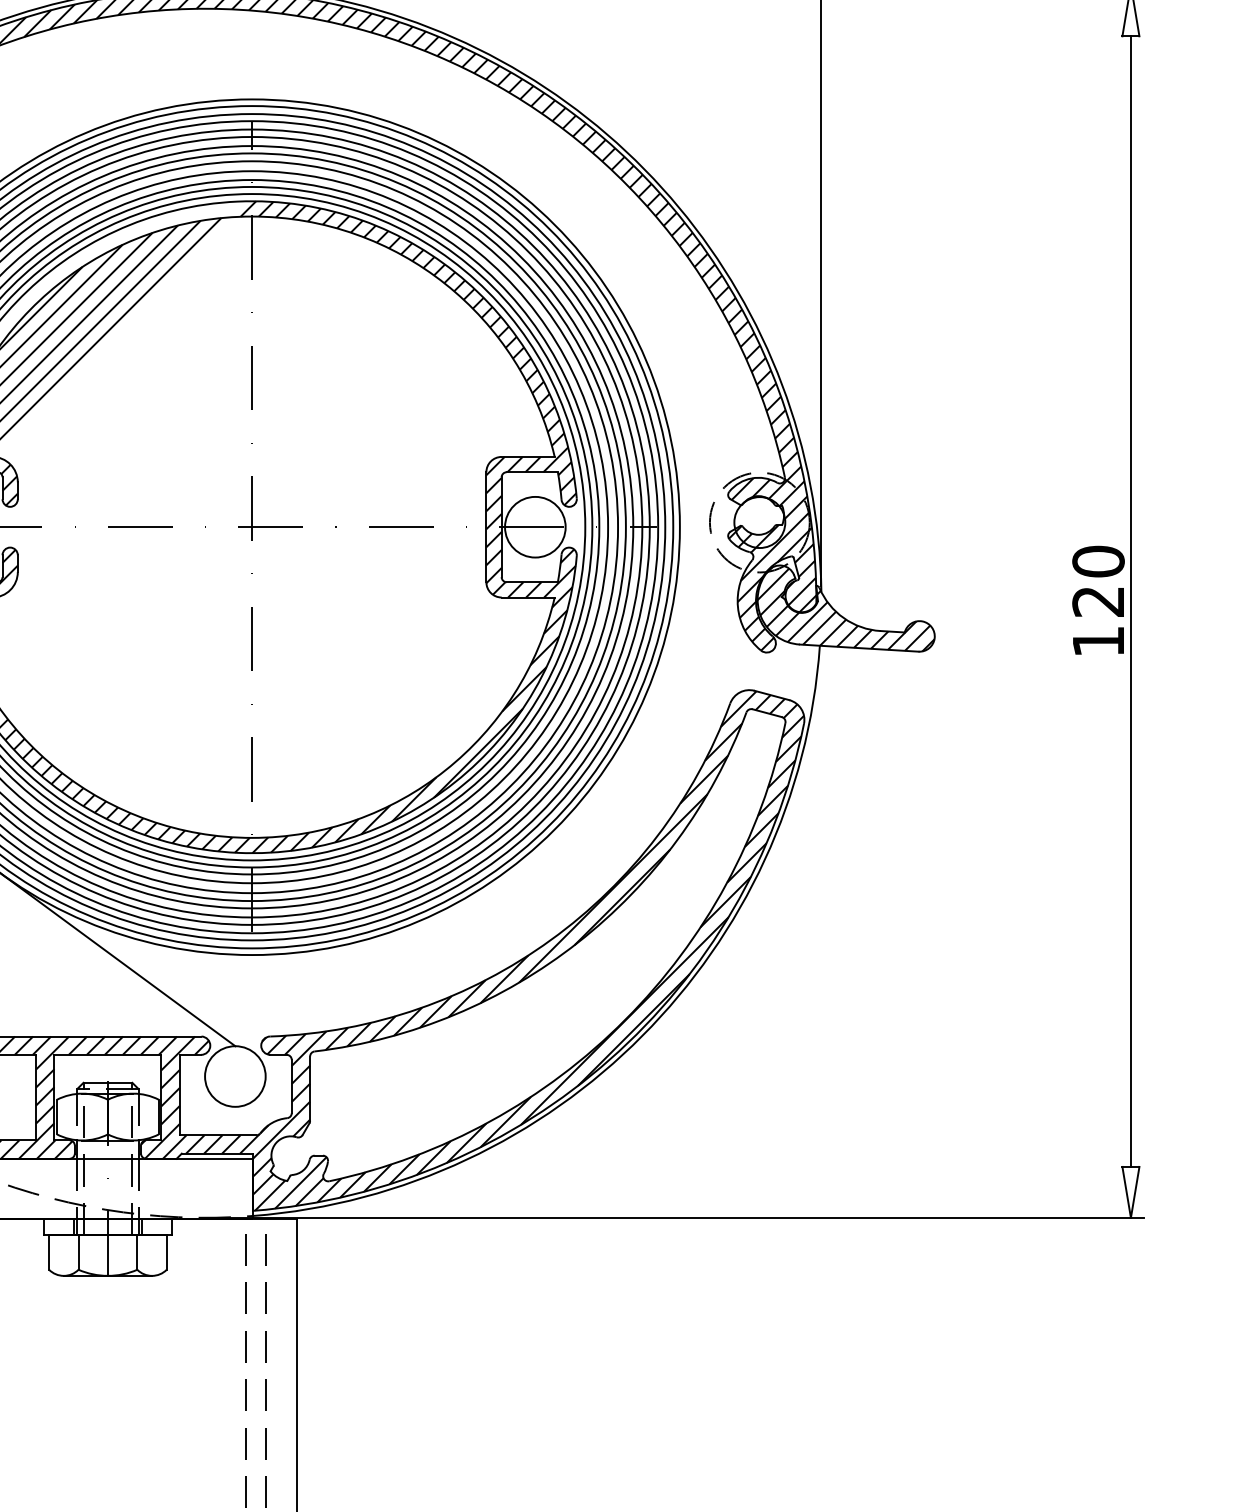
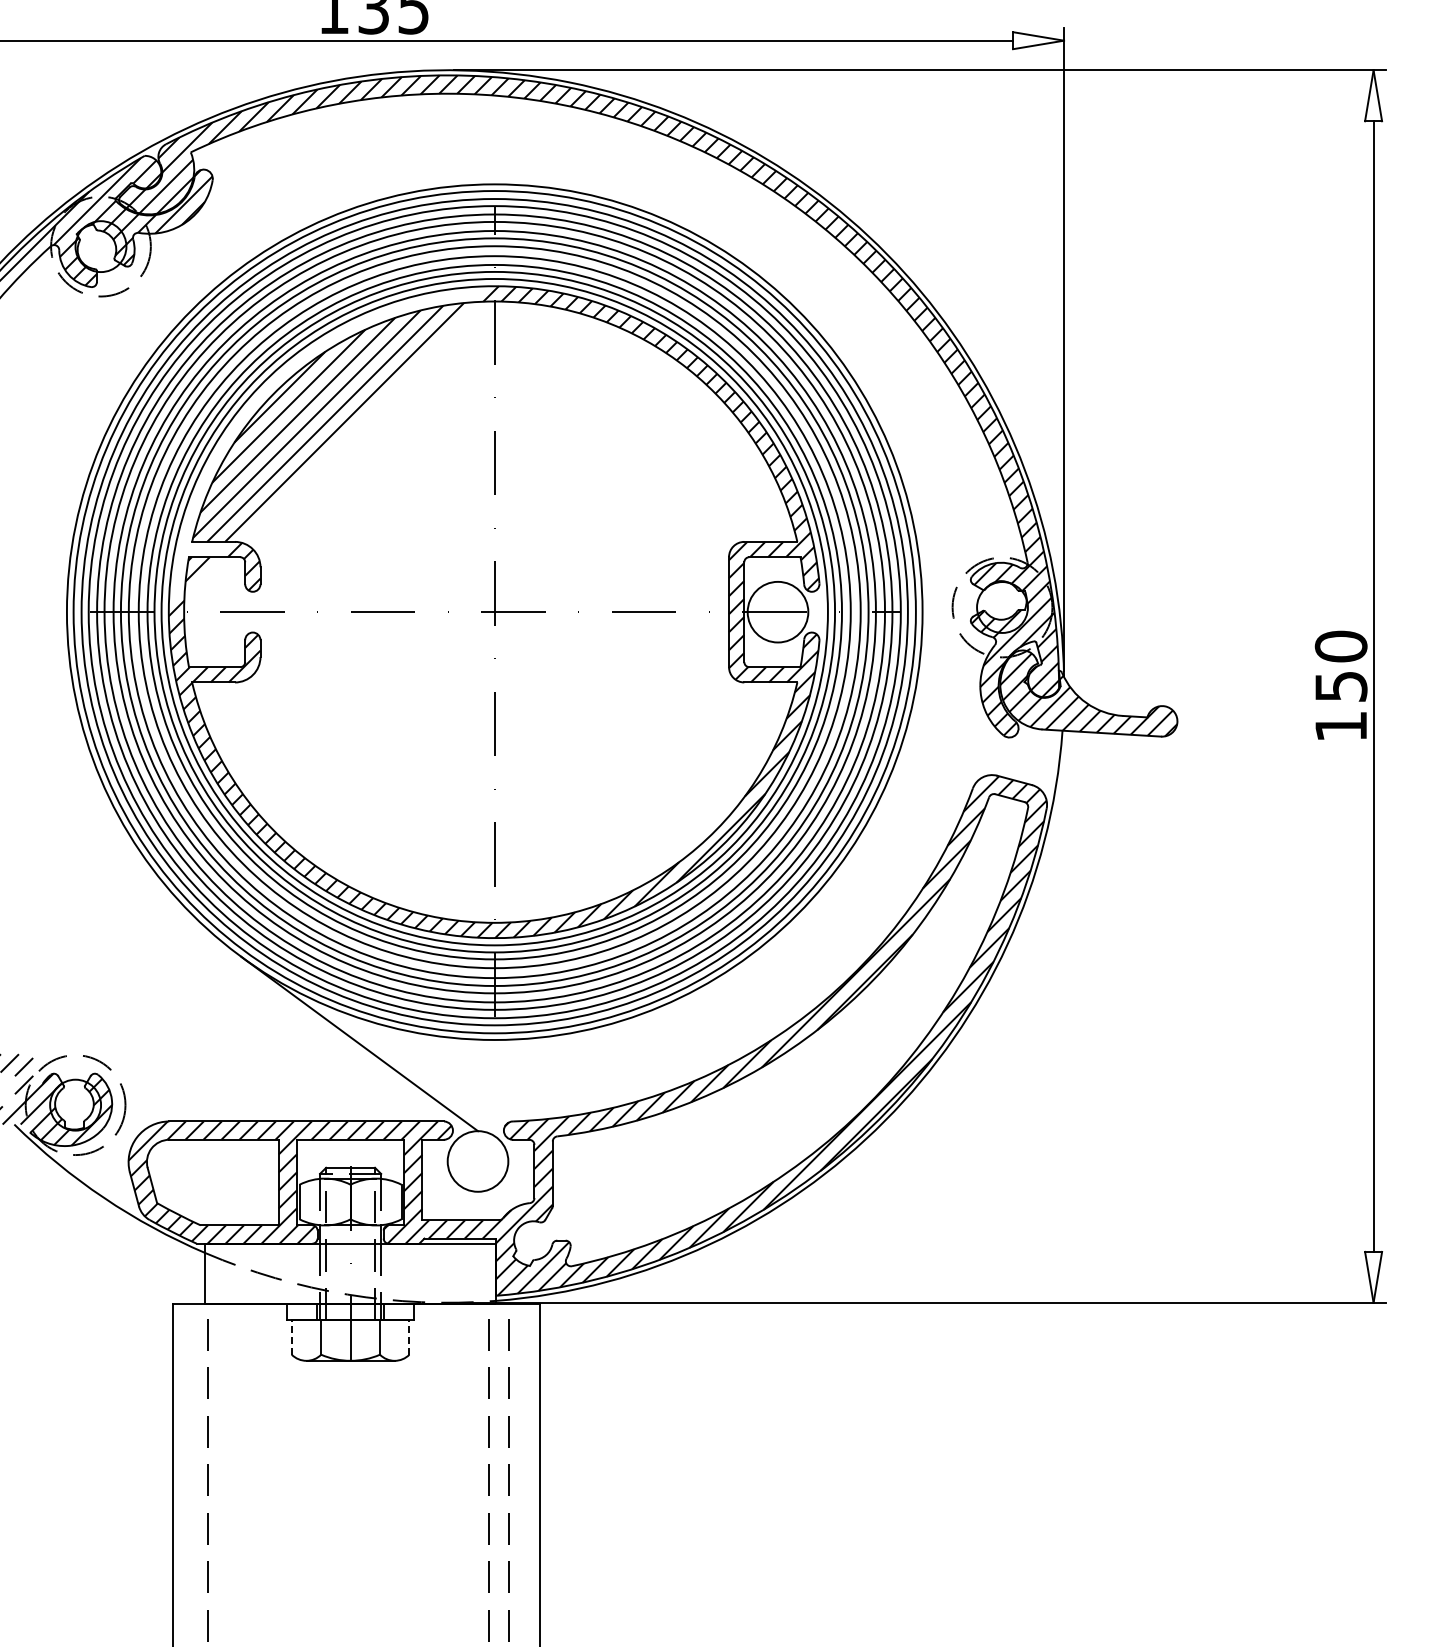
text: (1097, 601) -> (1340, 686), 120 -> 150
line: (48, 1251) -> (291, 1336), solid -> dashed
line: (166, 1251) -> (409, 1336), solid -> dashed

